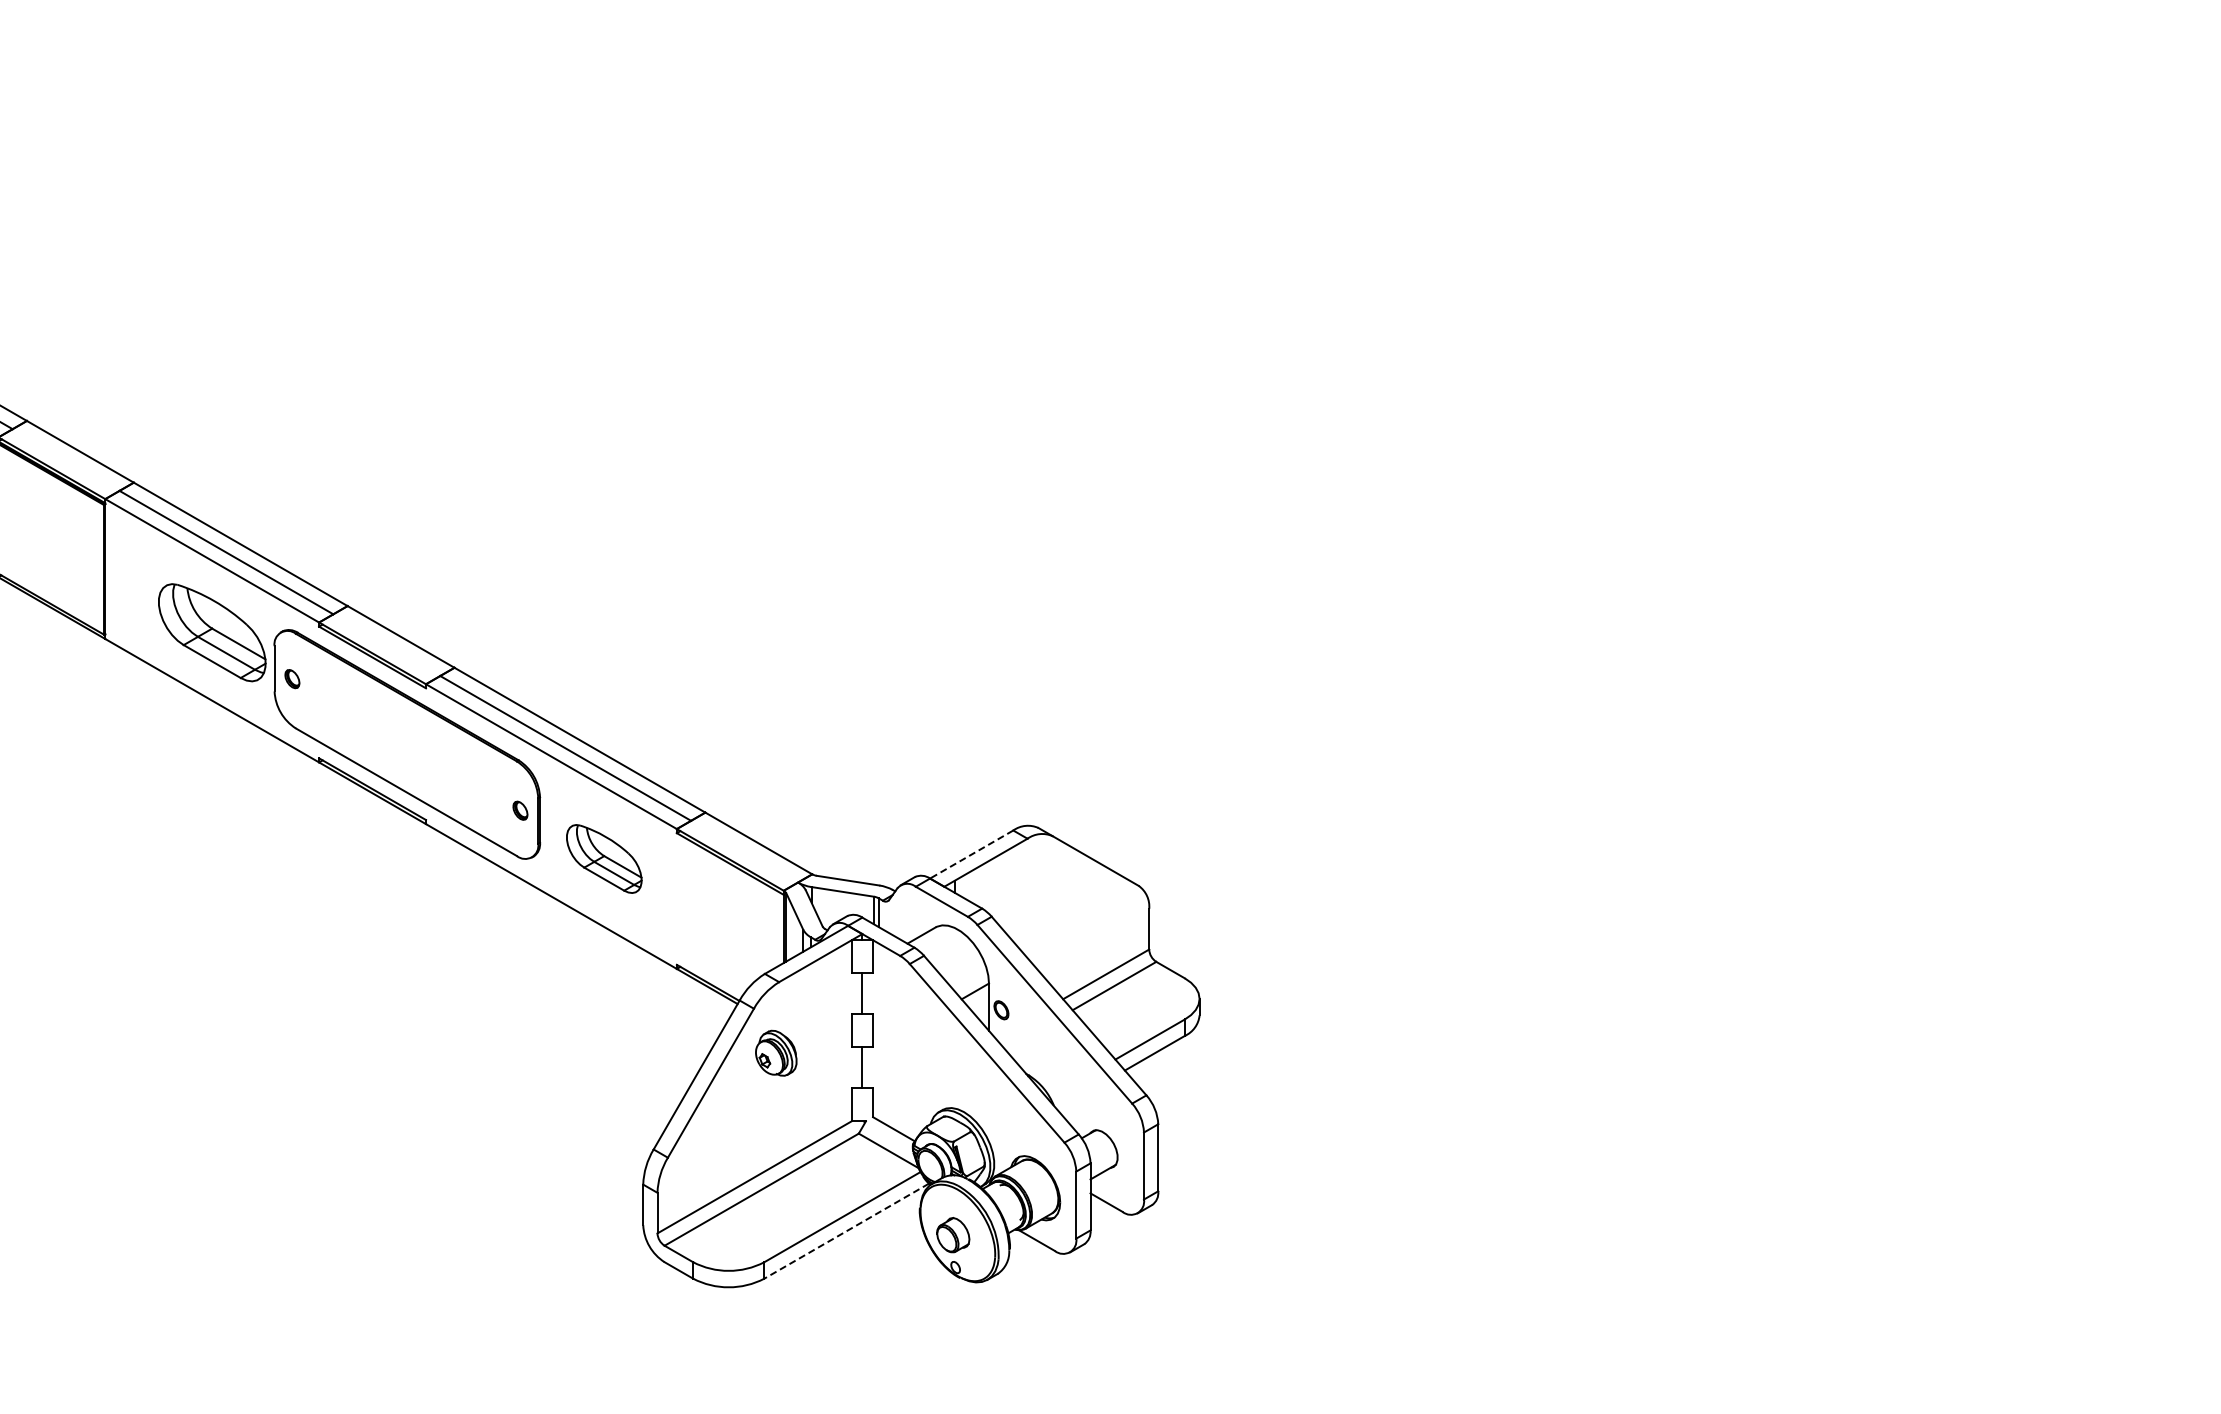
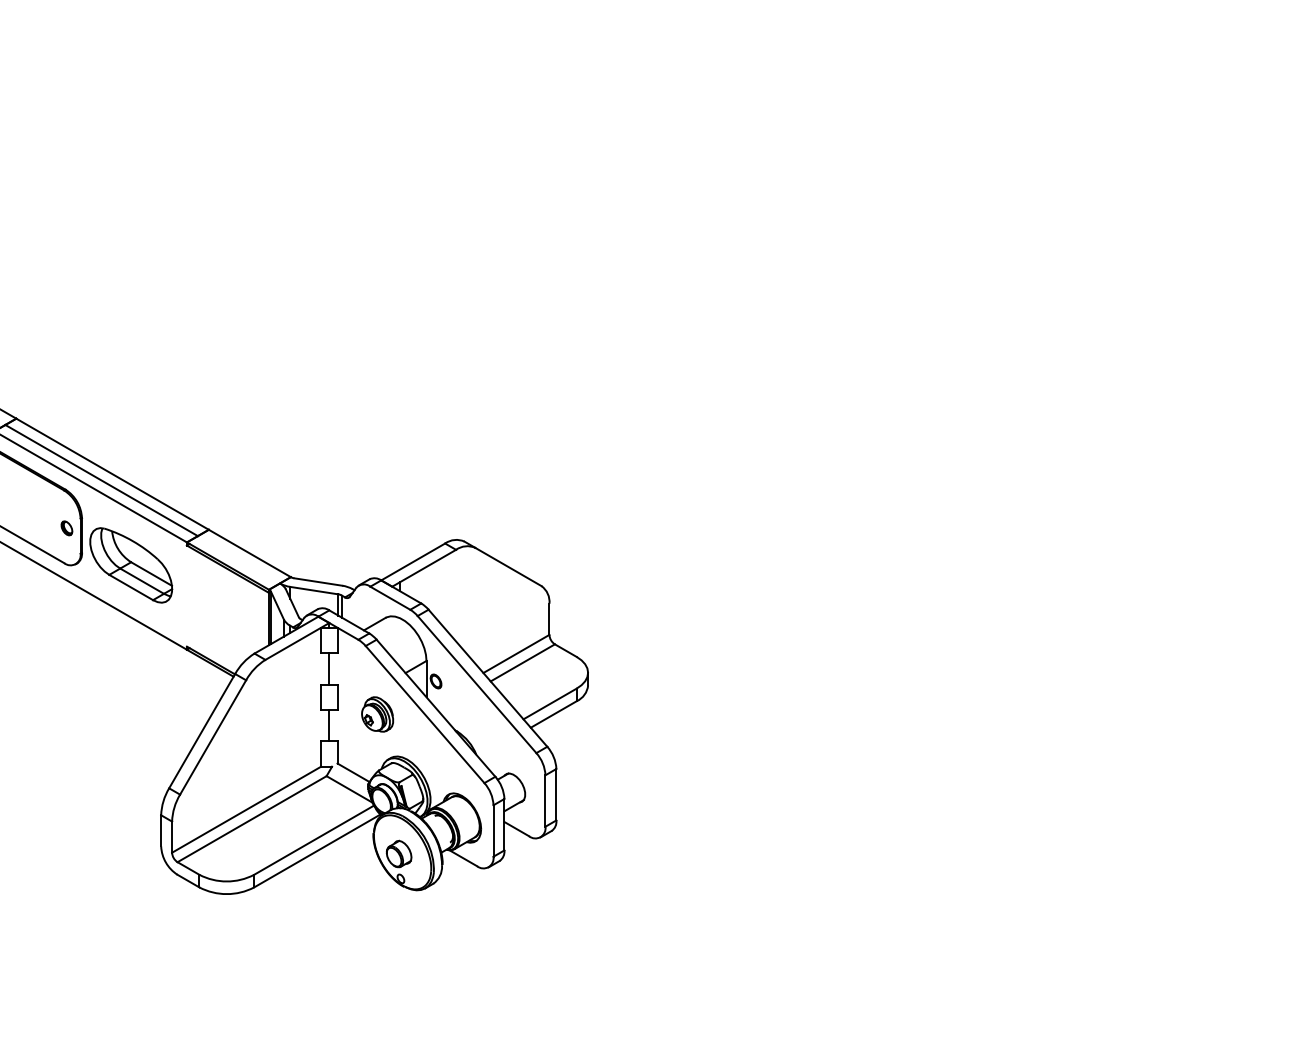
line: (971, 854) -> (413, 561), dashed -> solid
part: (604, 858) -> (131, 565), size x1.43
part: (776, 1052) -> (377, 713), moved
line: (846, 1231) -> (317, 851), dashed -> solid

